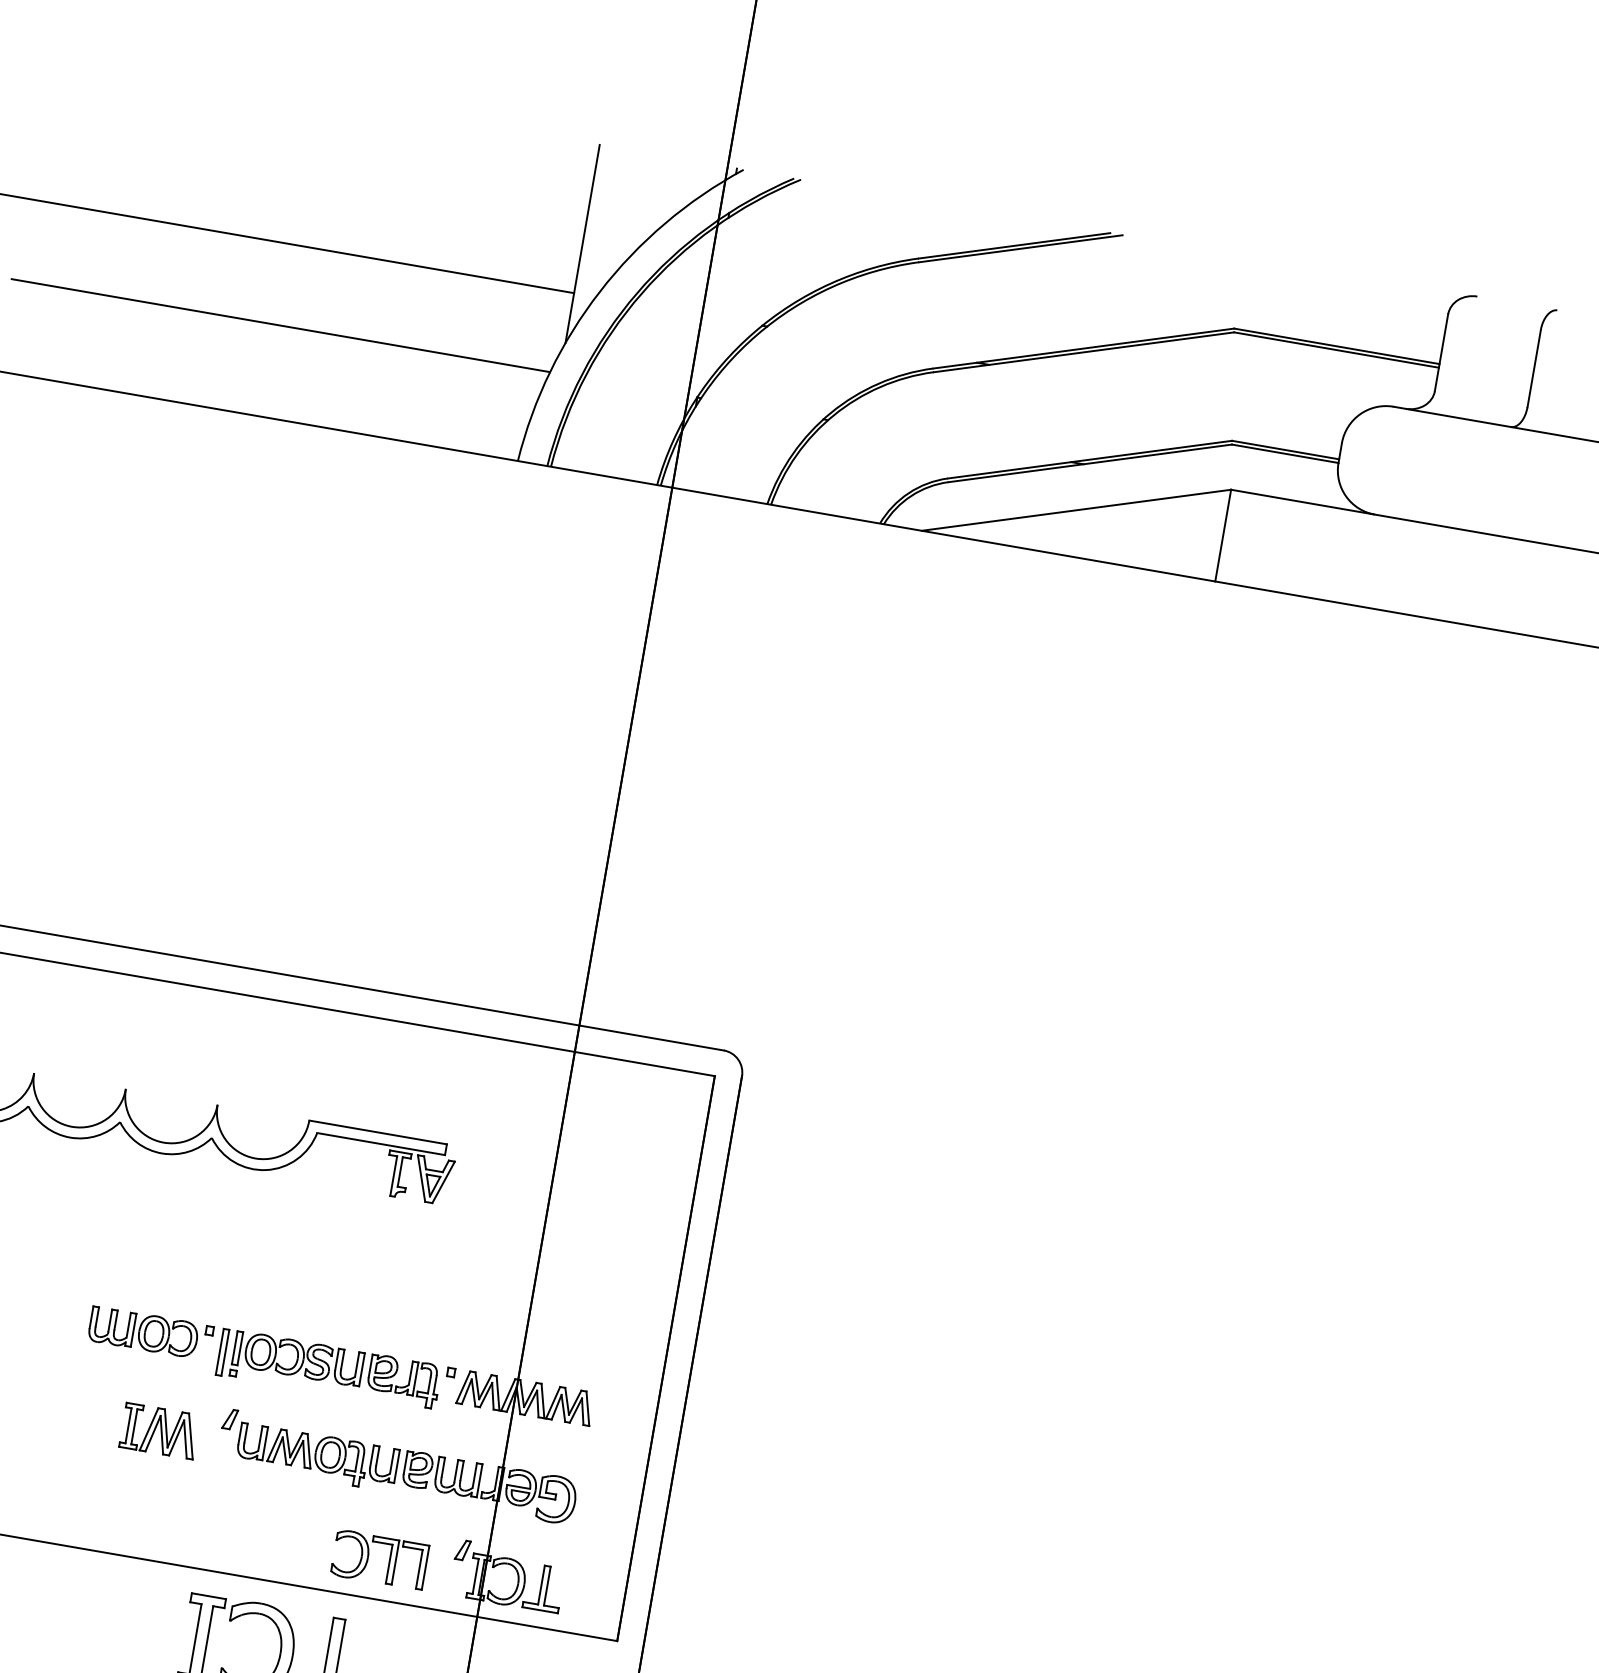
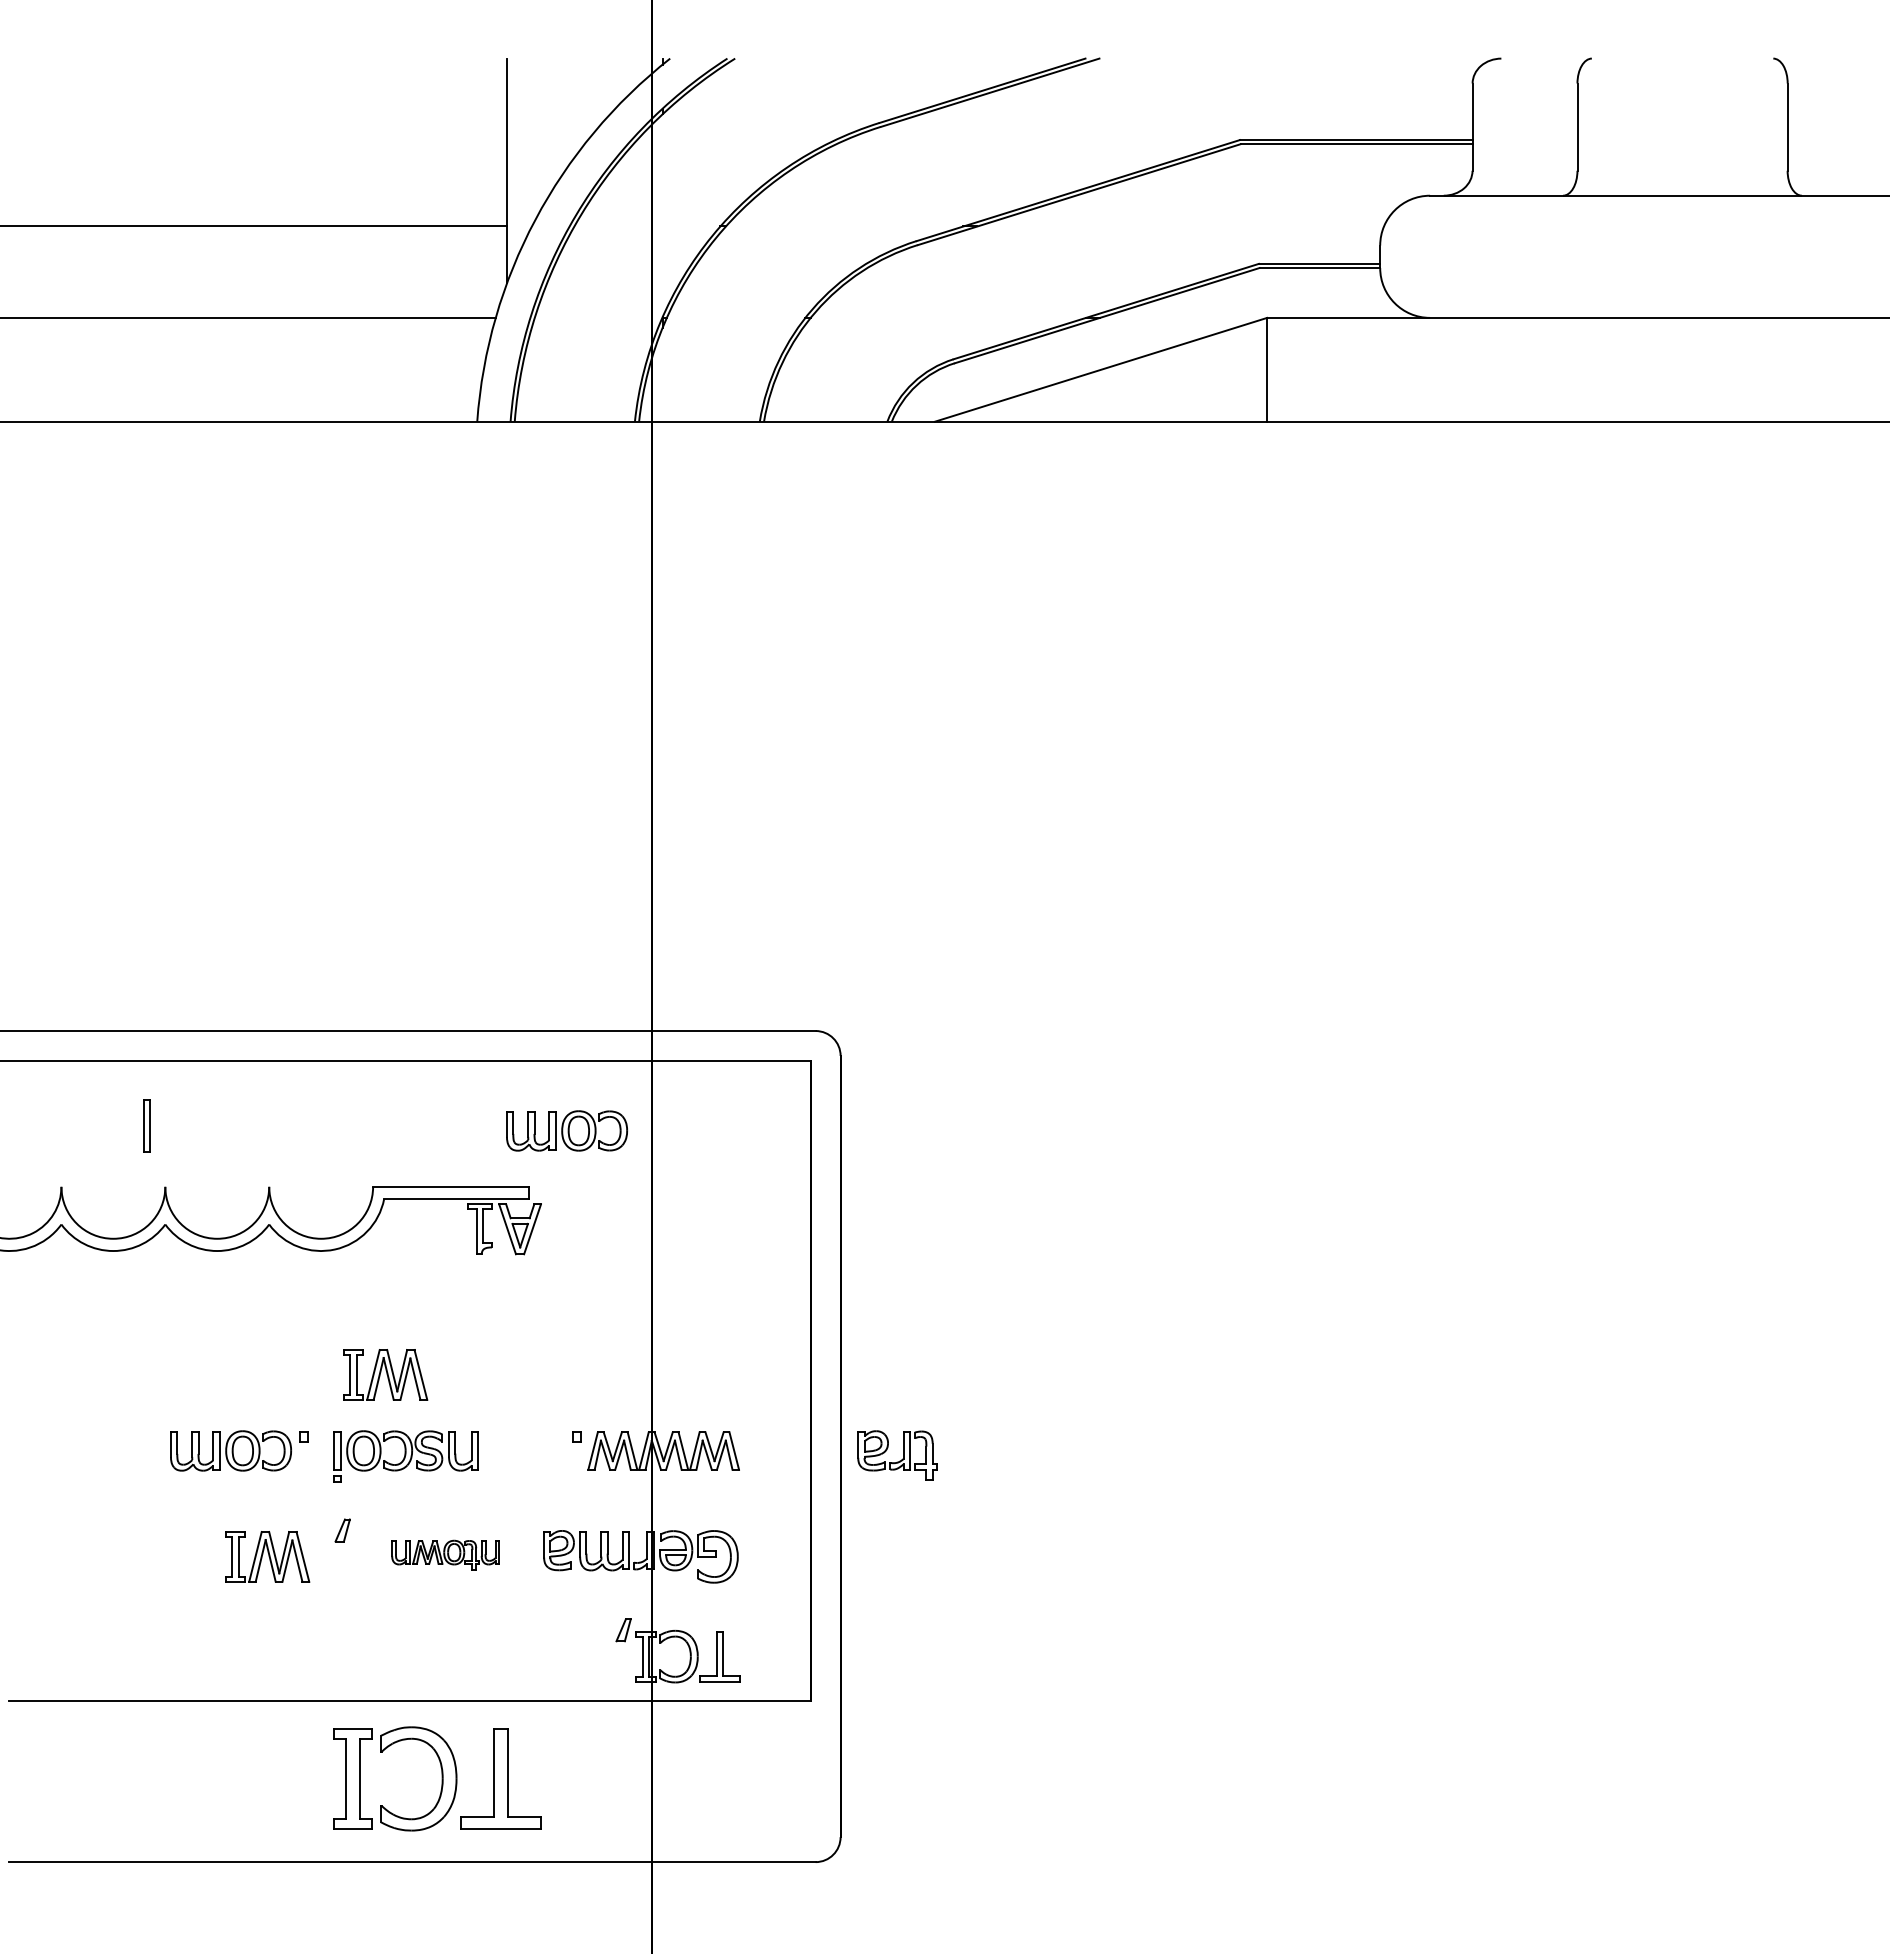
part: (488, 1100) -> (566, 1130), added
part: (291, 1288) -> (385, 1374), added
part: (222, 1351) -> (146, 1125), moved
part: (403, 1381) -> (897, 1455), moved
part: (317, 1457) -> (445, 1555), size x0.6
part: (389, 1561) -> (544, 1656), removed

